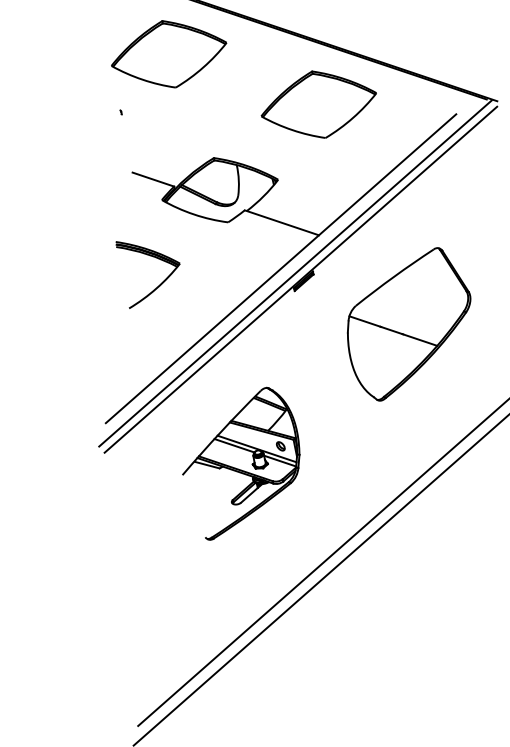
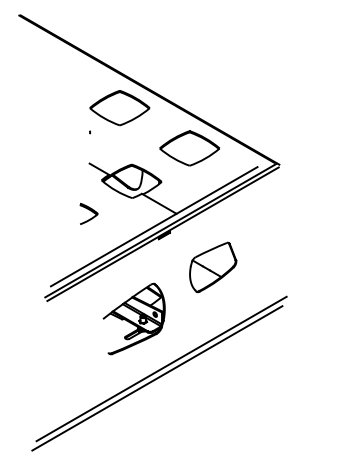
part: (149, 268) -> (88, 213), size x0.6
part: (410, 324) -> (213, 267), size x0.7
part: (240, 462) -> (133, 318), moved

